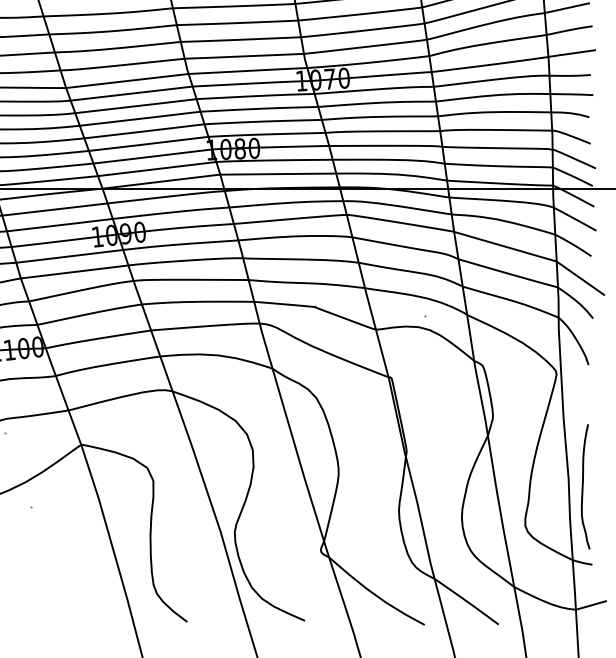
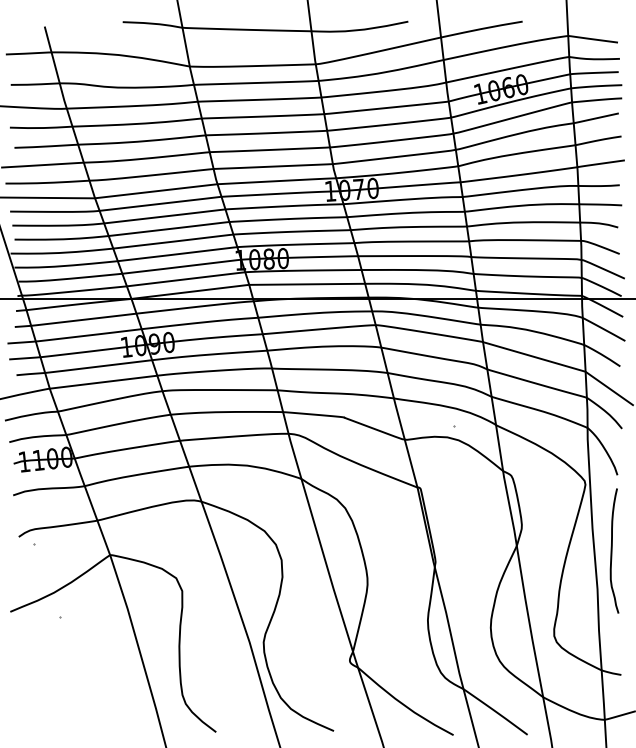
curve: (583, 486) -> (612, 550), moved

